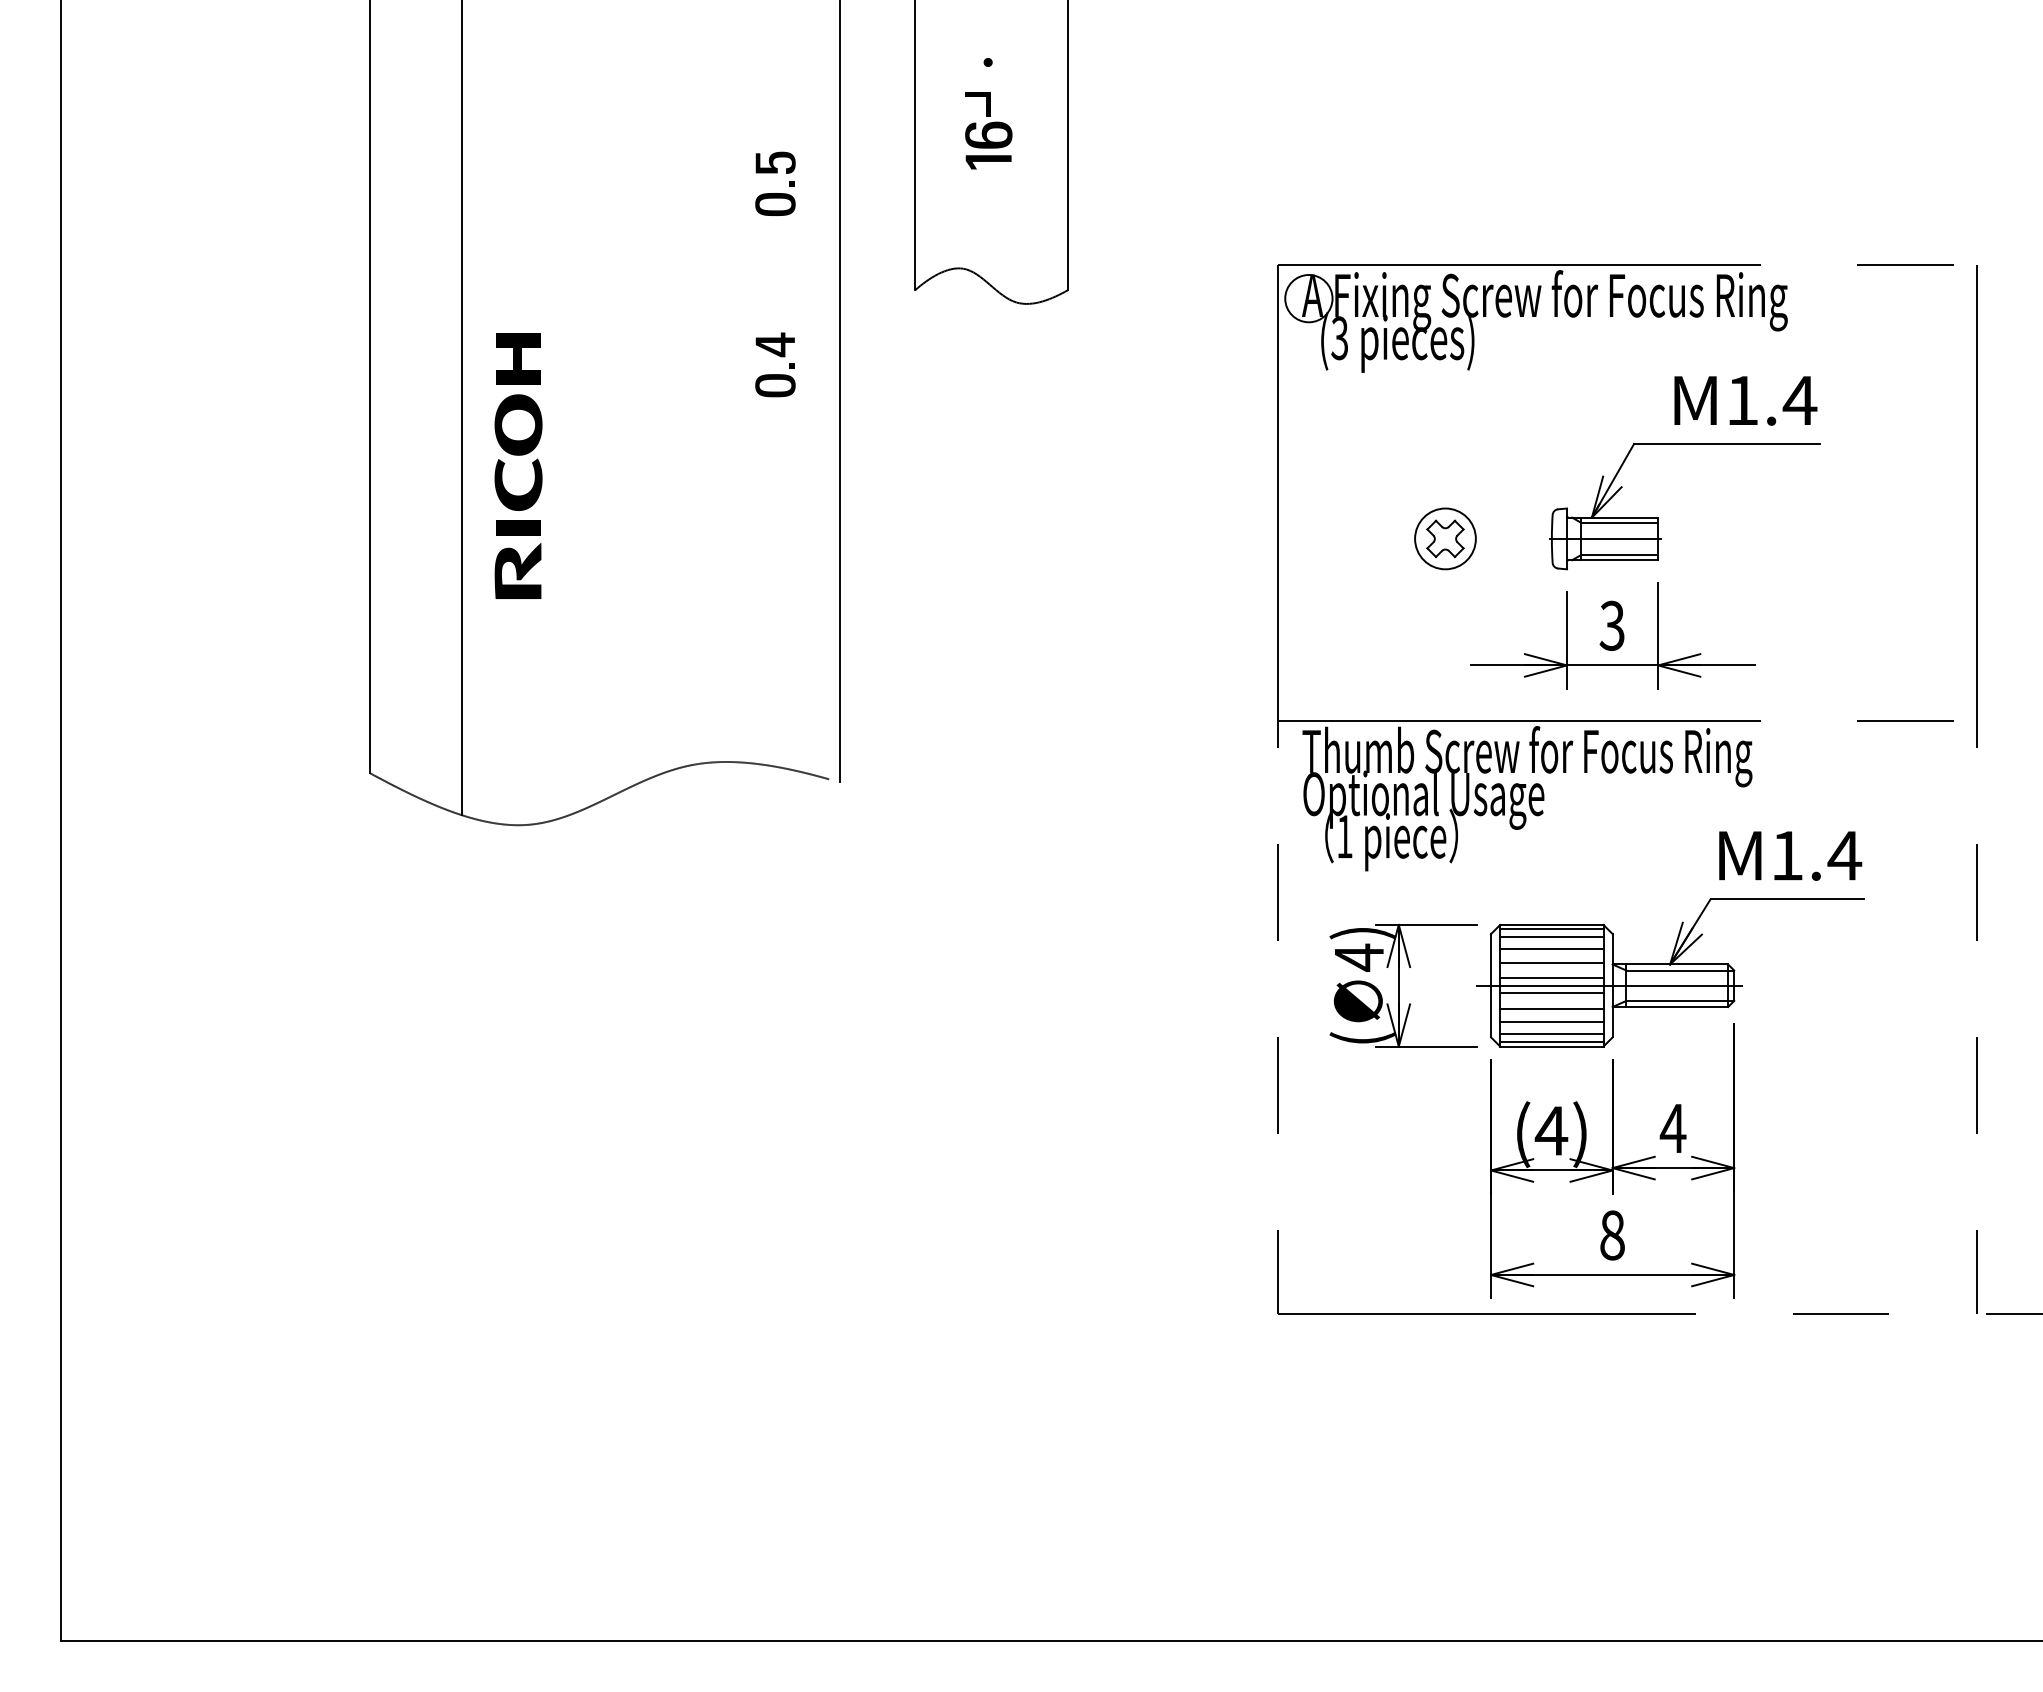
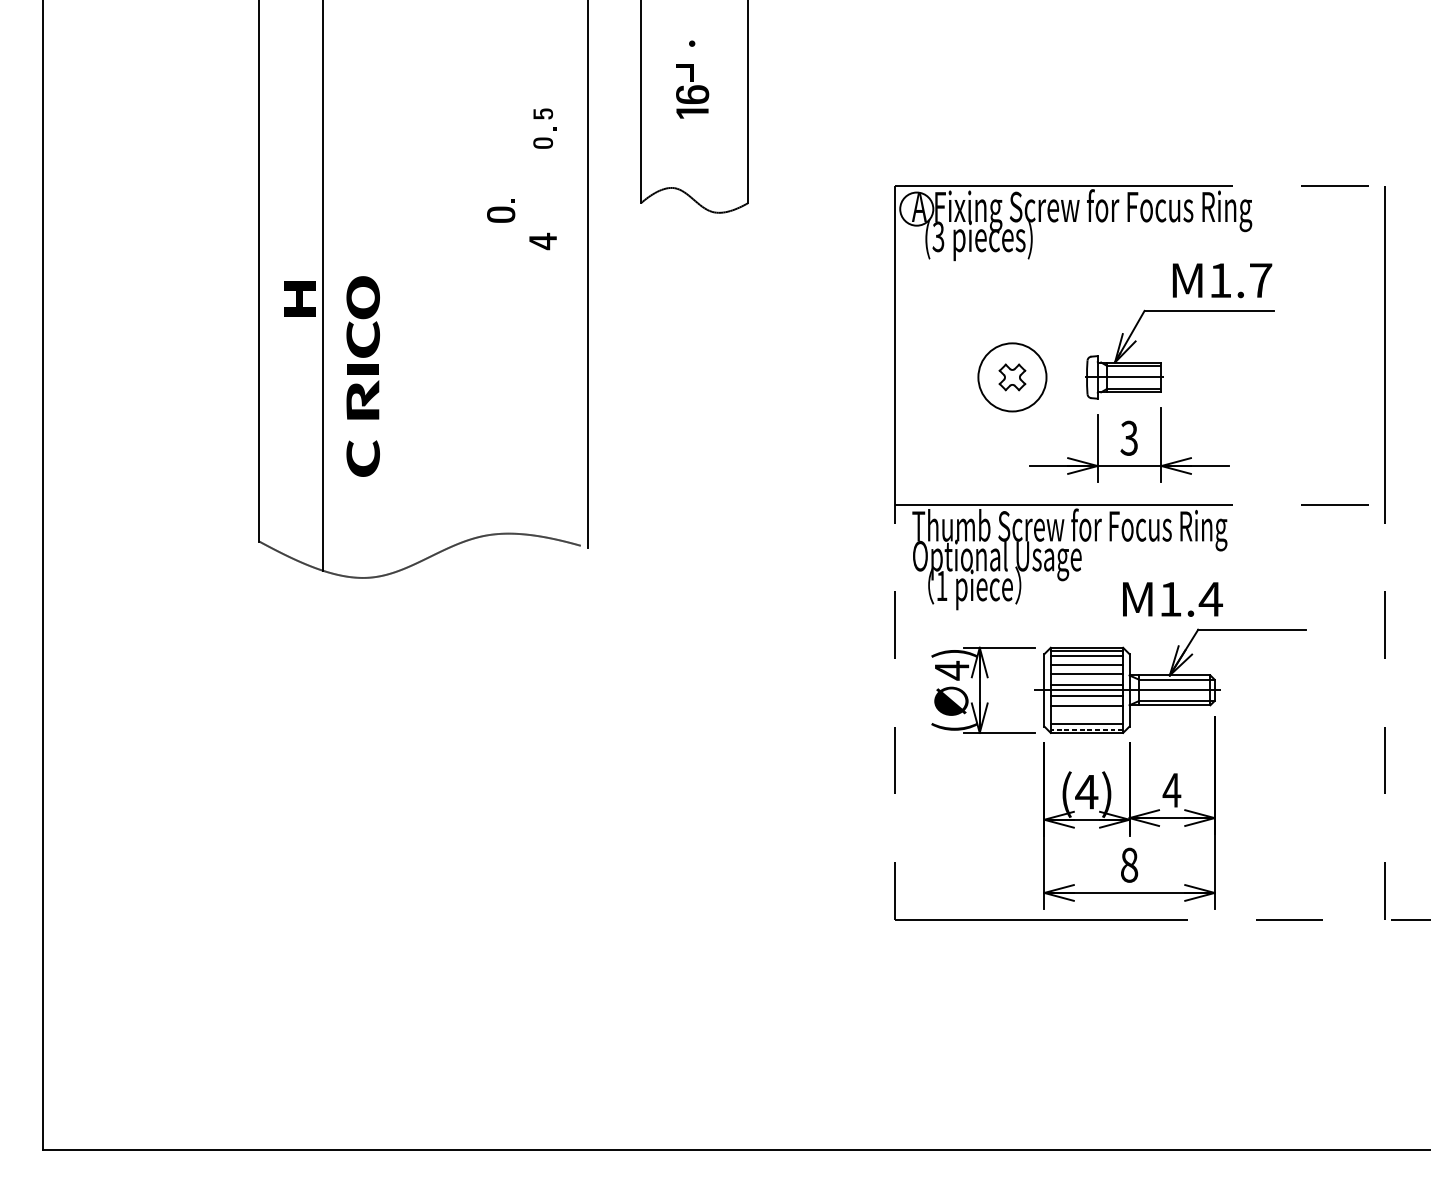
part: (775, 162) -> (543, 113), size x0.7
part: (775, 204) -> (543, 143), size x0.7
part: (518, 358) -> (300, 298), moved
part: (775, 380) -> (501, 211), moved
text: (1799, 400) -> (1260, 280), M1.4 -> M1.7
circle: (1445, 538) -> (1012, 377), size x1.6
part: (518, 665) -> (363, 466), added
text: (1790, 855) -> (1172, 599), moved
line: (1551, 1022) -> (1086, 716), removed
line: (1551, 1041) -> (1086, 729), solid -> dashed

